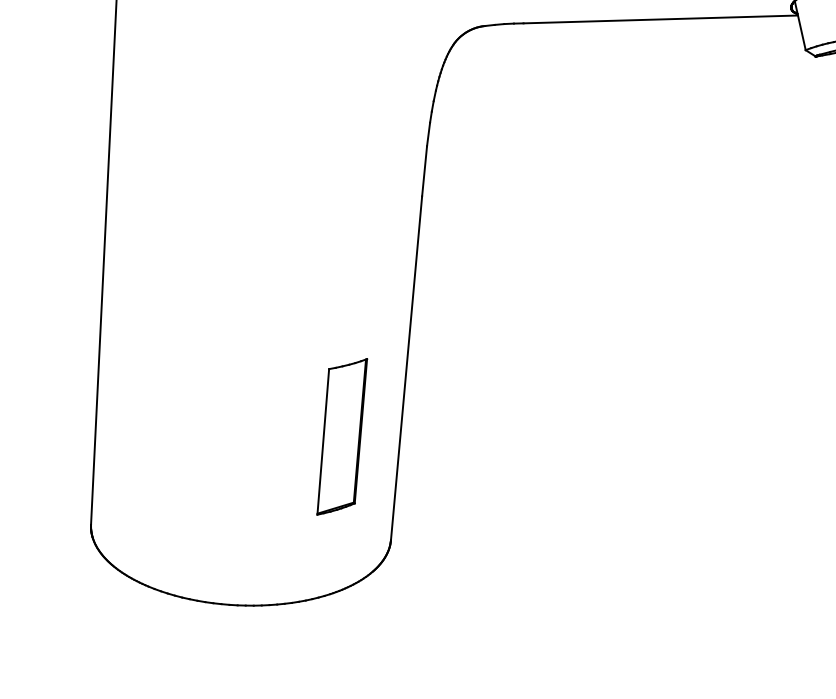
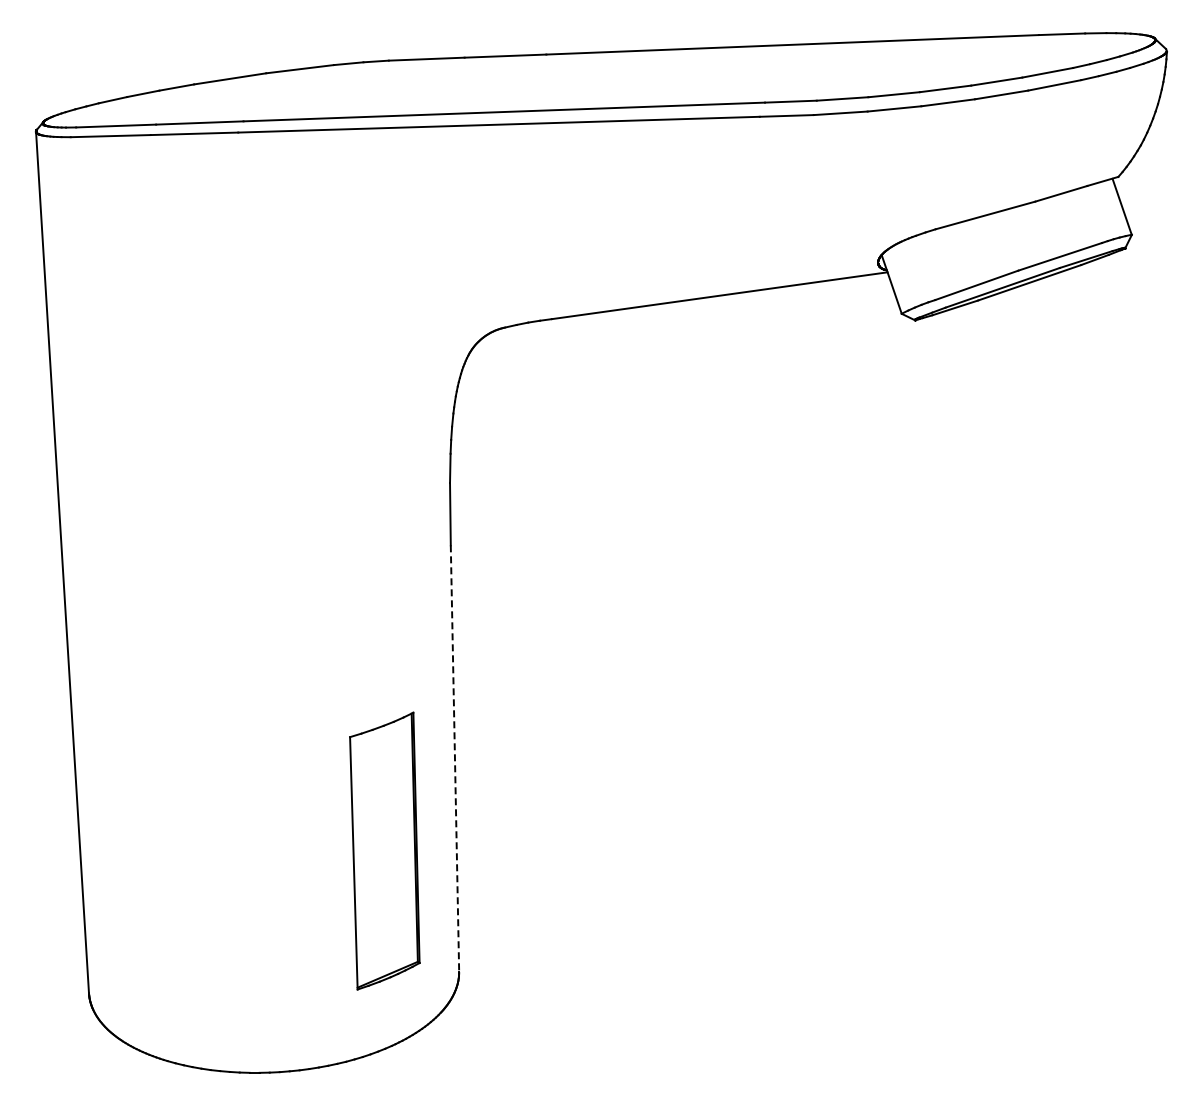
line: (406, 368) -> (454, 758), solid -> dashed
part: (341, 437) -> (384, 851), size x1.4

